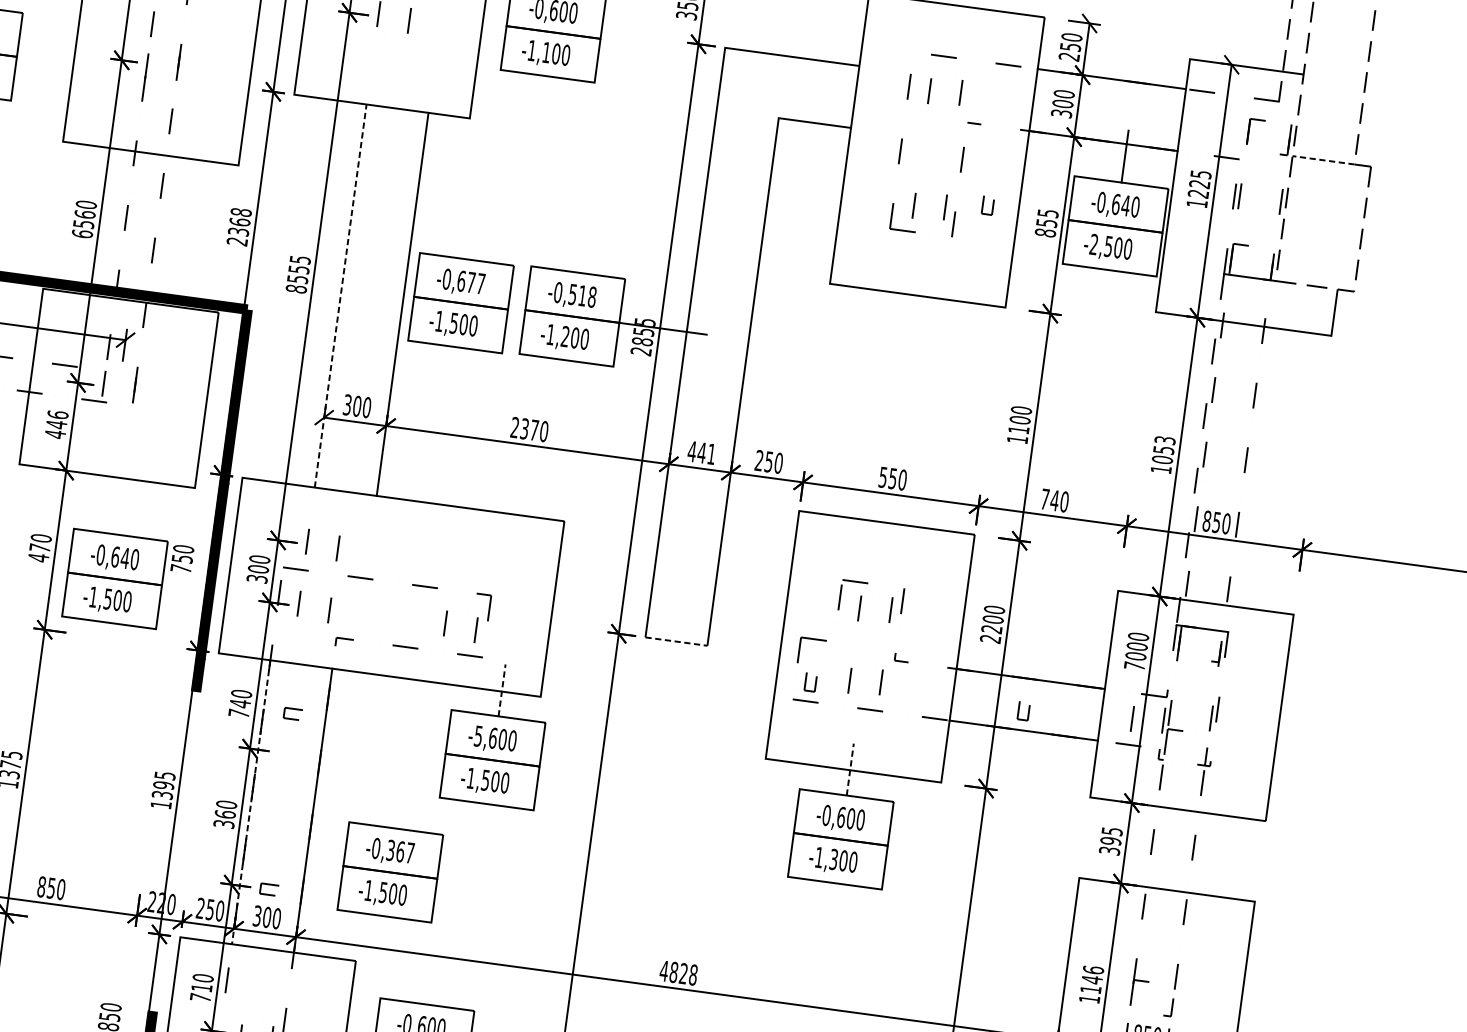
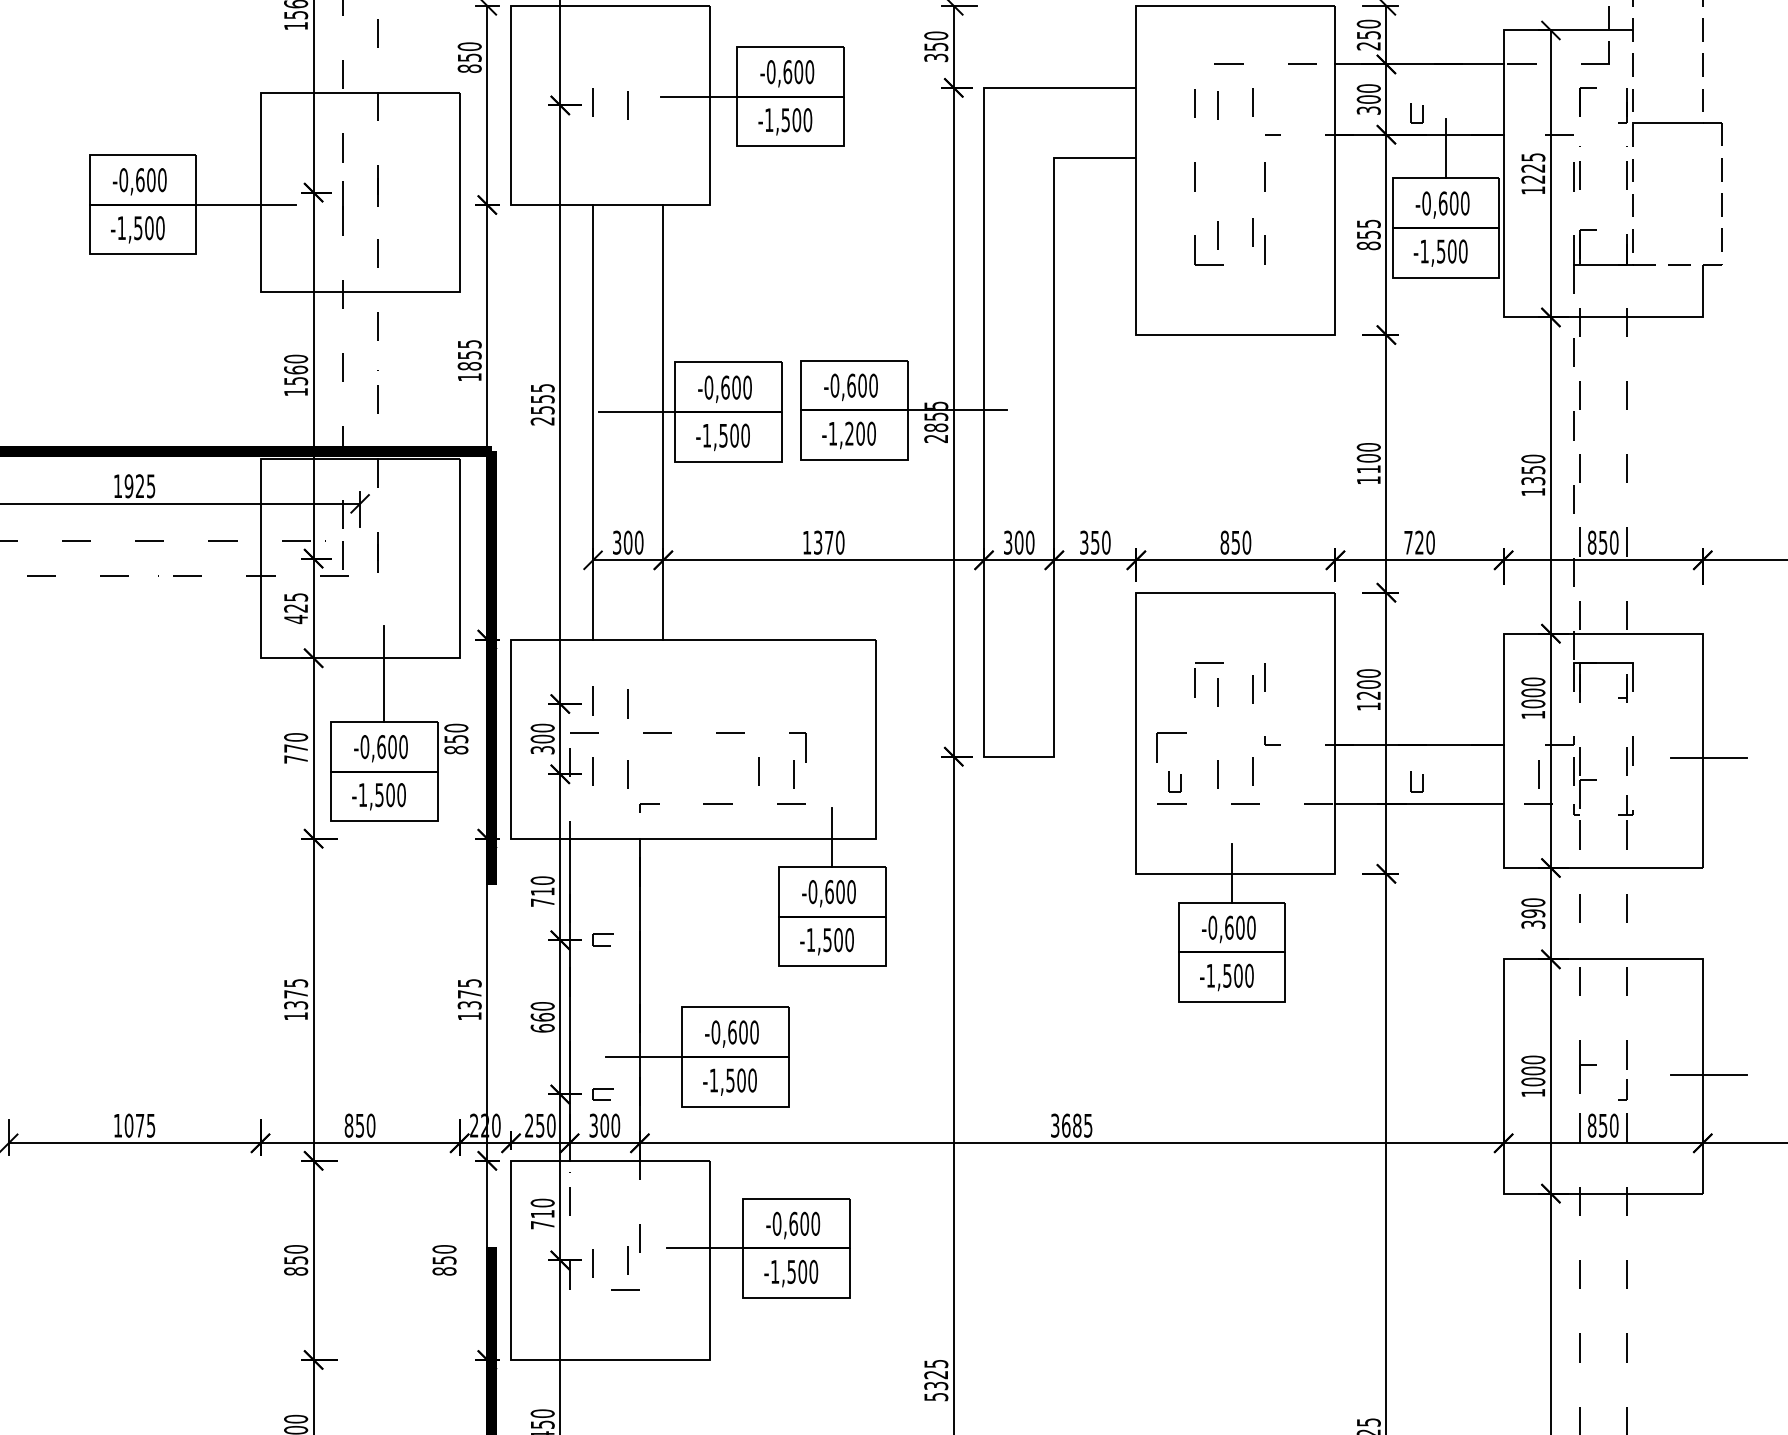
line: (473, 21) -> (699, 96), added
text: (546, 52) -> (785, 120), -1,100 -> -1,500
line: (60, 62) -> (245, 204), added
line: (1323, 160) -> (1667, 123), dashed -> solid
part: (987, 205) -> (1416, 113), moved
text: (1125, 205) -> (1453, 203), -0,640 -> -0,600
text: (239, 226) -> (469, 360), 2368 -> 1855
text: (82, 233) -> (296, 391), 6560 -> 1560
text: (1093, 244) -> (1424, 251), -2,500 -> -1,500
text: (475, 283) -> (741, 387), -0,677 -> -0,600
text: (296, 289) -> (542, 421), 8555 -> 2555
line: (380, 292) -> (636, 412), added
line: (341, 295) -> (593, 421), dashed -> solid
text: (582, 295) -> (862, 385), -0,518 -> -0,600
text: (57, 420) -> (296, 603), 446 -> 425
text: (514, 427) -> (806, 542), 2370 -> 1370
text: (1164, 449) -> (1533, 469), 1053 -> 1350
text: (701, 452) -> (1018, 542), 441 -> 300
text: (759, 460) -> (1084, 542), 250 -> 350
text: (882, 477) -> (1224, 542), 550 -> 850
line: (126, 492) -> (384, 673), added
text: (1054, 500) -> (1419, 542), 740 -> 720
text: (38, 557) -> (295, 759), 470 -> 770
text: (125, 558) -> (392, 747), -0,640 -> -0,600
text: (181, 568) -> (456, 749), 750 -> 850
text: (990, 638) -> (1368, 706), 2200 -> 1200
line: (676, 641) -> (1019, 756), dashed -> solid
text: (1133, 665) -> (1532, 714), 7000 -> 1000
line: (502, 689) -> (832, 836), dashed -> solid
text: (240, 703) -> (542, 891), 740 -> 710
part: (292, 713) -> (602, 939), moved
line: (1283, 725) -> (1708, 758), added
text: (478, 736) -> (812, 892), -5,600 -> -0,600
line: (850, 769) -> (1232, 872), dashed -> solid
text: (163, 785) -> (469, 994), 1395 -> 1375
line: (250, 802) -> (569, 1000), dashed -> solid
text: (223, 824) -> (542, 1028), 360 -> 660
text: (1112, 831) -> (1533, 902), 395 -> 390
text: (400, 851) -> (743, 1032), -0,367 -> -0,600
text: (834, 858) -> (1227, 974), -1,300 -> -1,500
line: (309, 861) -> (643, 1056), added
text: (678, 972) -> (1071, 1125), 4828 -> 3685
text: (1092, 979) -> (1533, 1070), 1146 -> 1000
line: (1246, 1004) -> (1708, 1075), added

